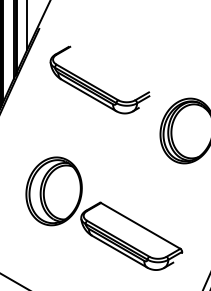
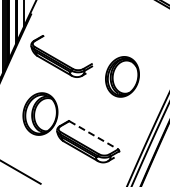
part: (99, 79) -> (61, 56), moved
line: (141, 226) -> (94, 135), solid -> dashed

